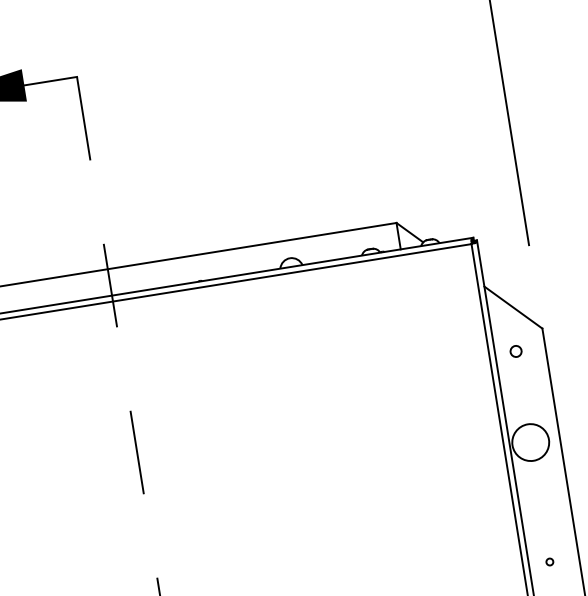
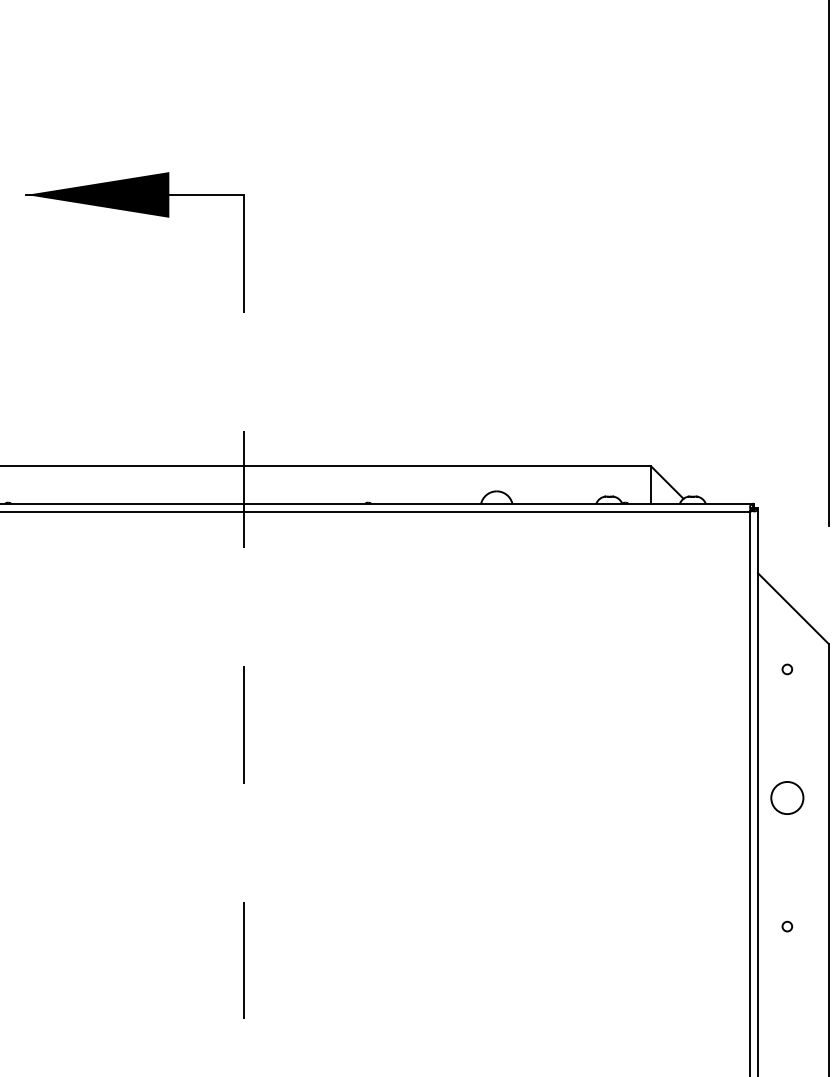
circle: (516, 351) -> (787, 669), size x0.62
circle: (530, 442) -> (787, 797), size x0.62
circle: (549, 561) -> (787, 926), moved

